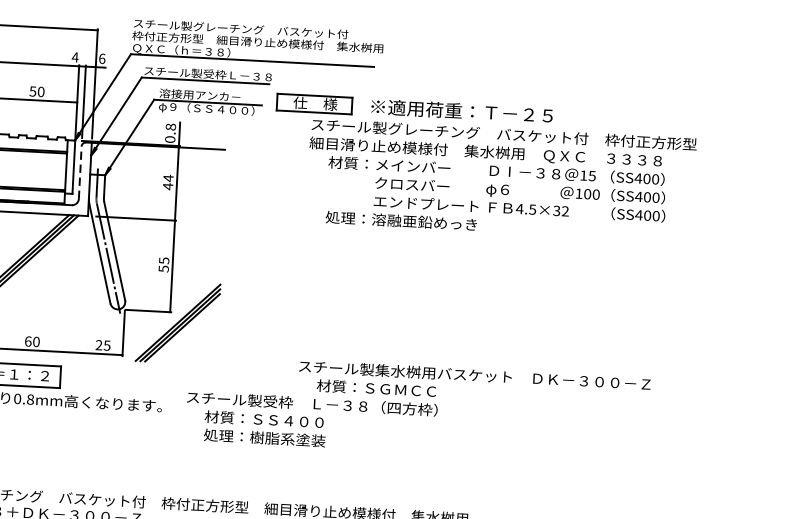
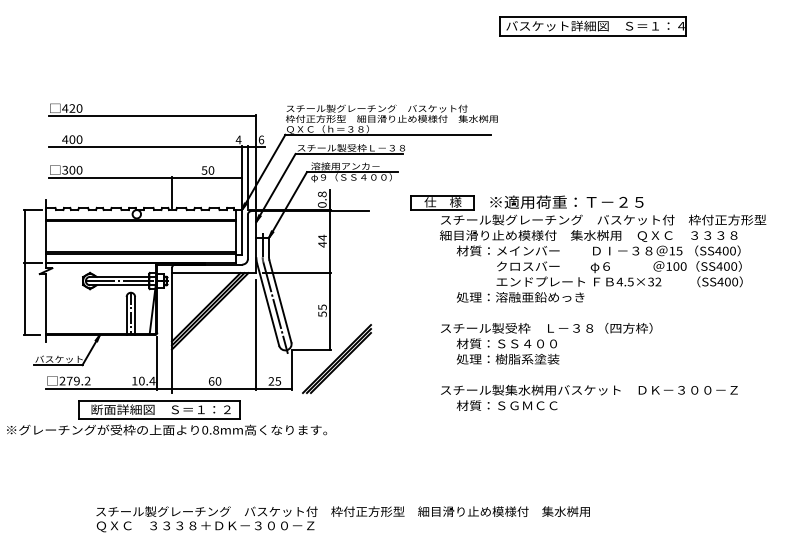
part: (484, 167) -> (588, 248), moved
line: (79, 172) -> (247, 236), dashed -> solid
line: (84, 288) -> (256, 334), added
text: (311, 421) -> (546, 343), moved

